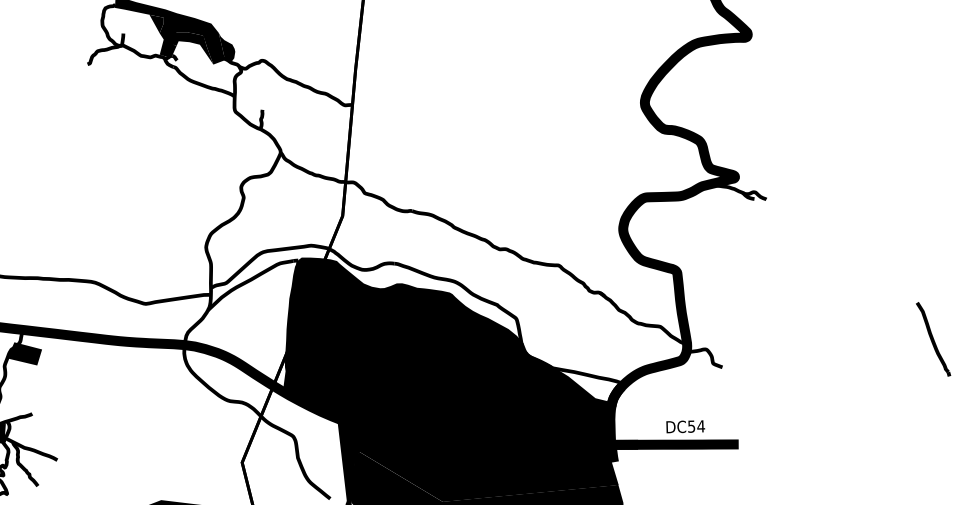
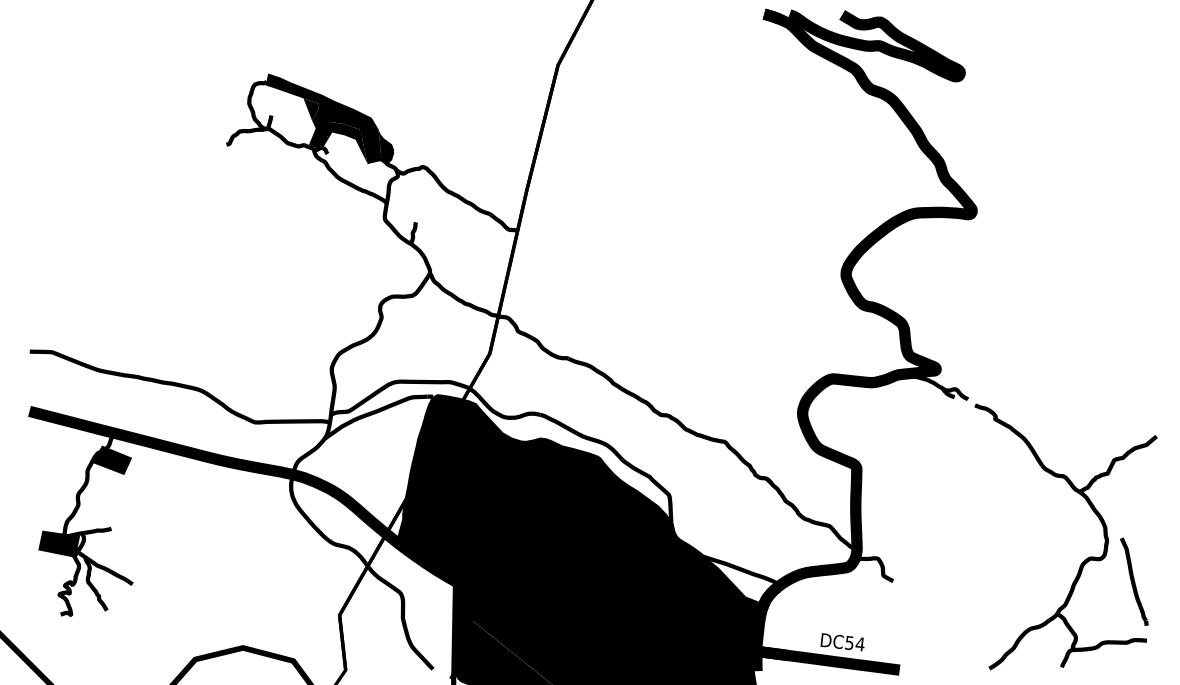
part: (886, 326) -> (1083, 560), added

